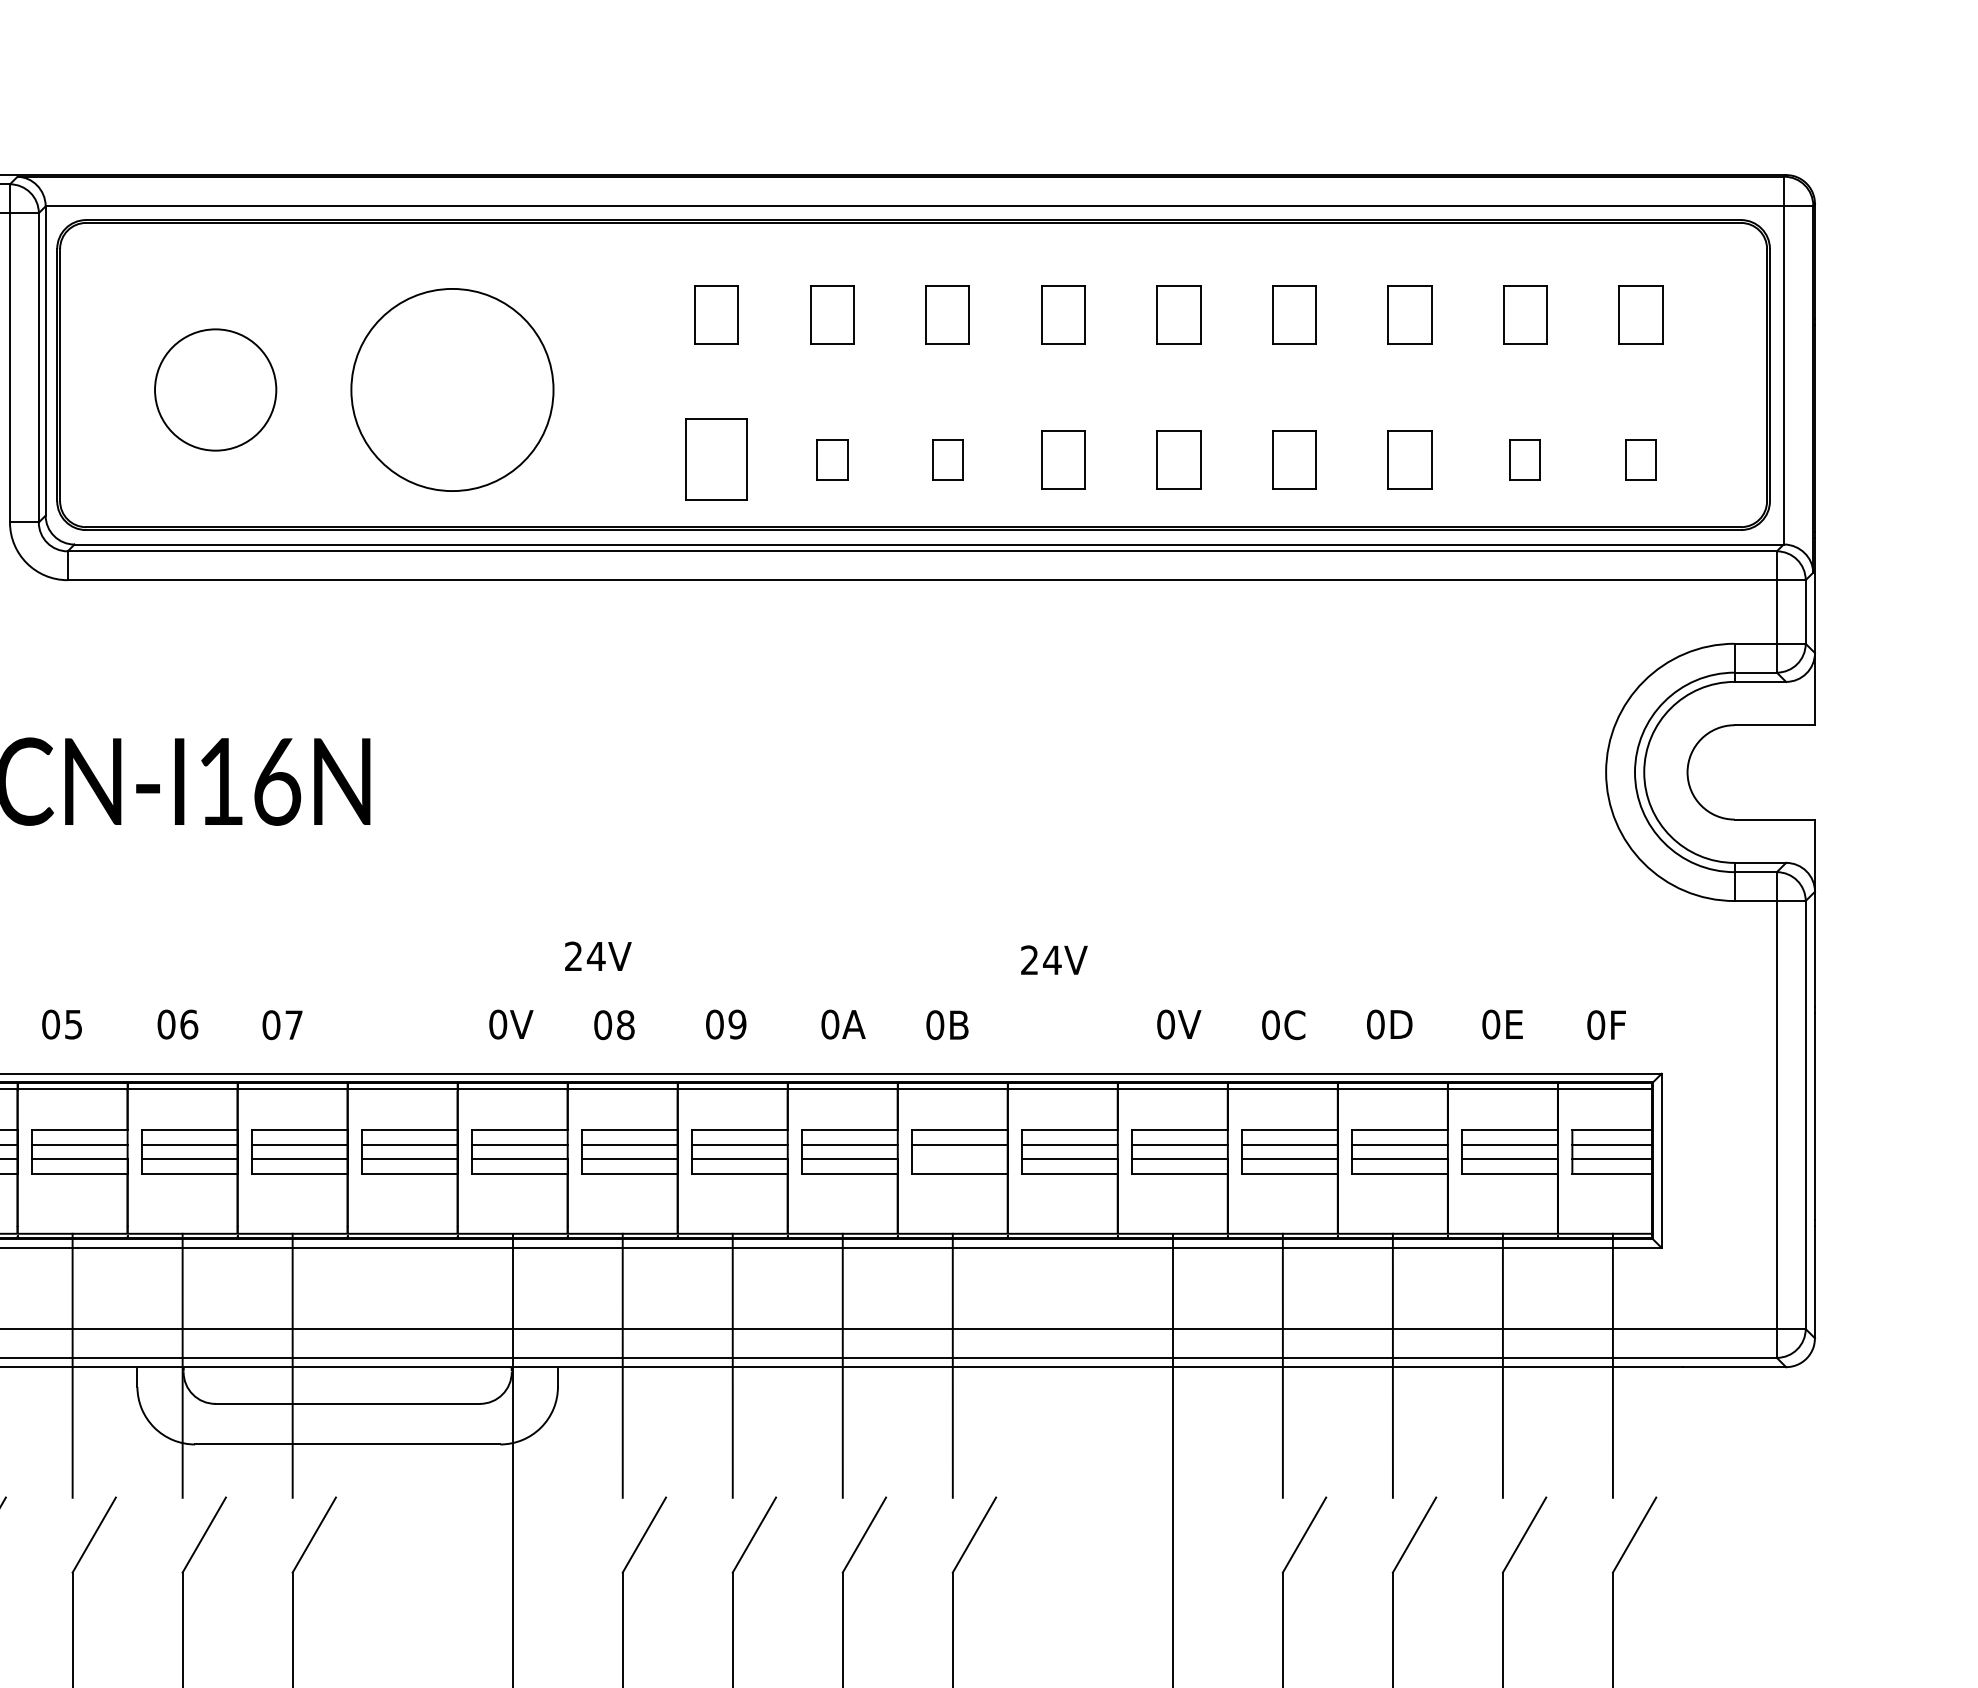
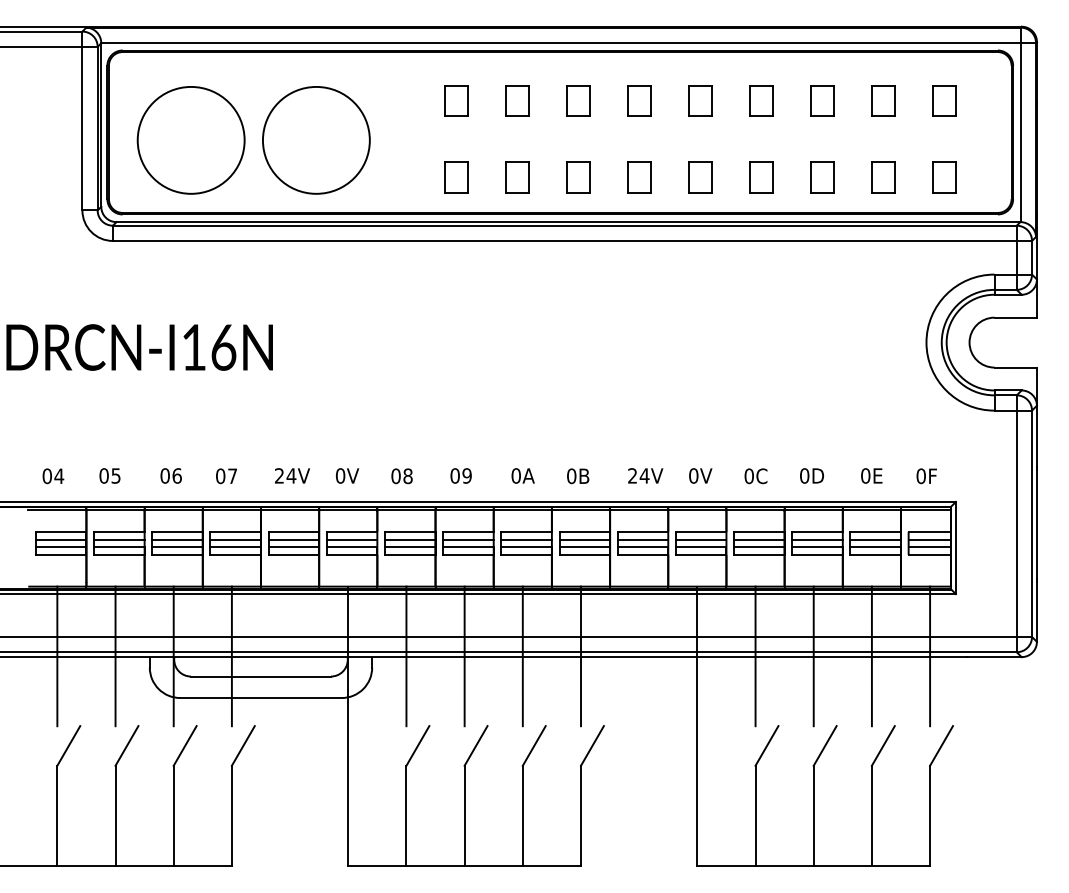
circle: (214, 388) -> (190, 139), size x1.67
part: (717, 460) -> (456, 177), size x0.71
part: (832, 460) -> (517, 177), size x1.43
part: (948, 460) -> (578, 177), size x1.43
part: (1524, 460) -> (883, 177), size x1.43
part: (1640, 460) -> (944, 177), size x1.43
text: (598, 955) -> (292, 475), moved
text: (1053, 959) -> (645, 475), moved
line: (959, 1159) -> (584, 547), added

